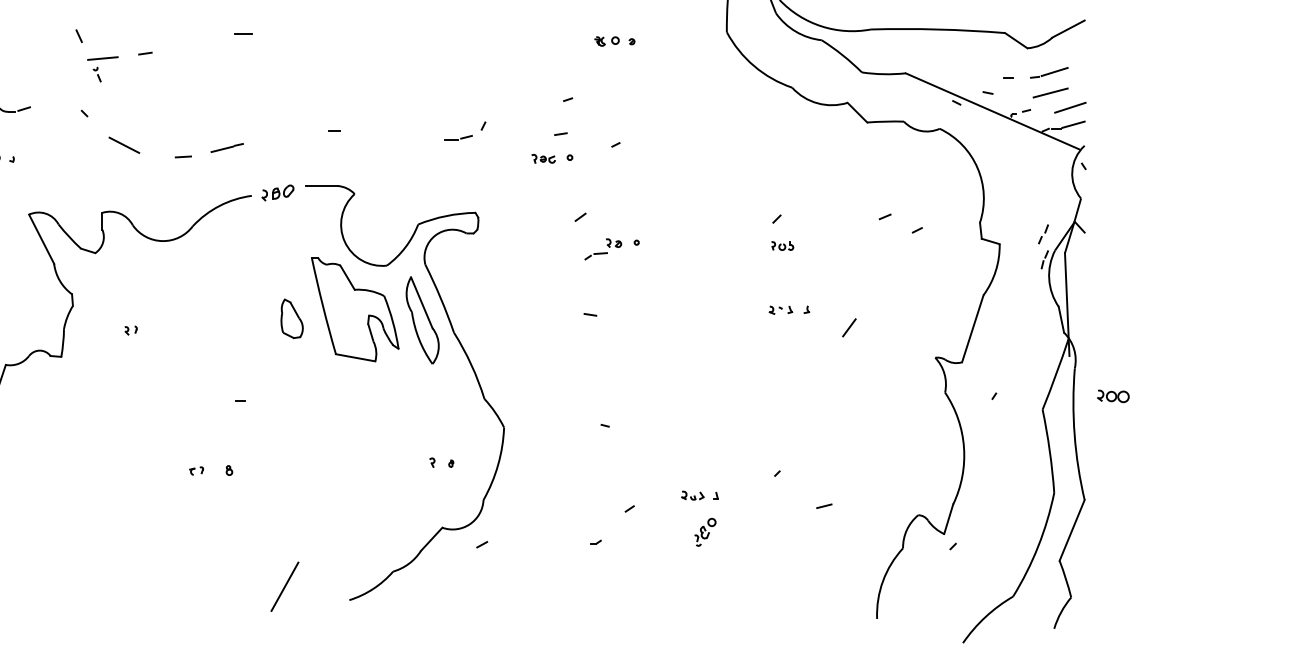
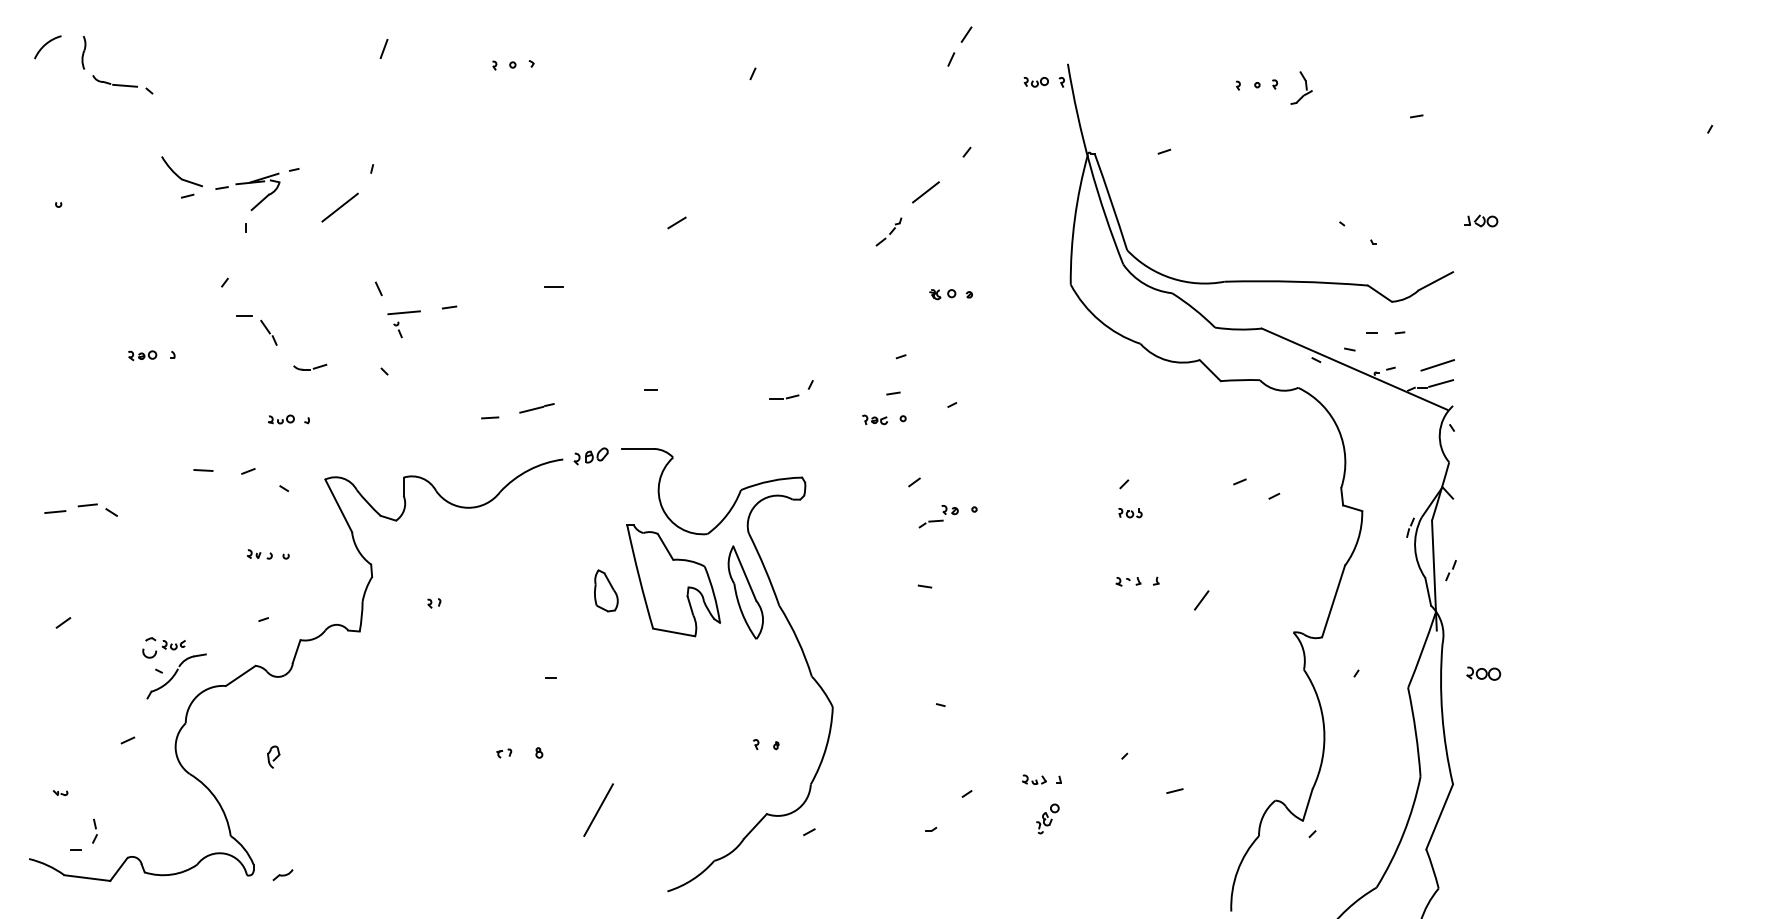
line: (1054, 71) -> (1420, 326), removed
line: (1050, 92) -> (1416, 349), removed
line: (123, 145) -> (426, 405), removed
part: (1042, 234) -> (1450, 570), moved
line: (284, 586) -> (598, 809), moved

